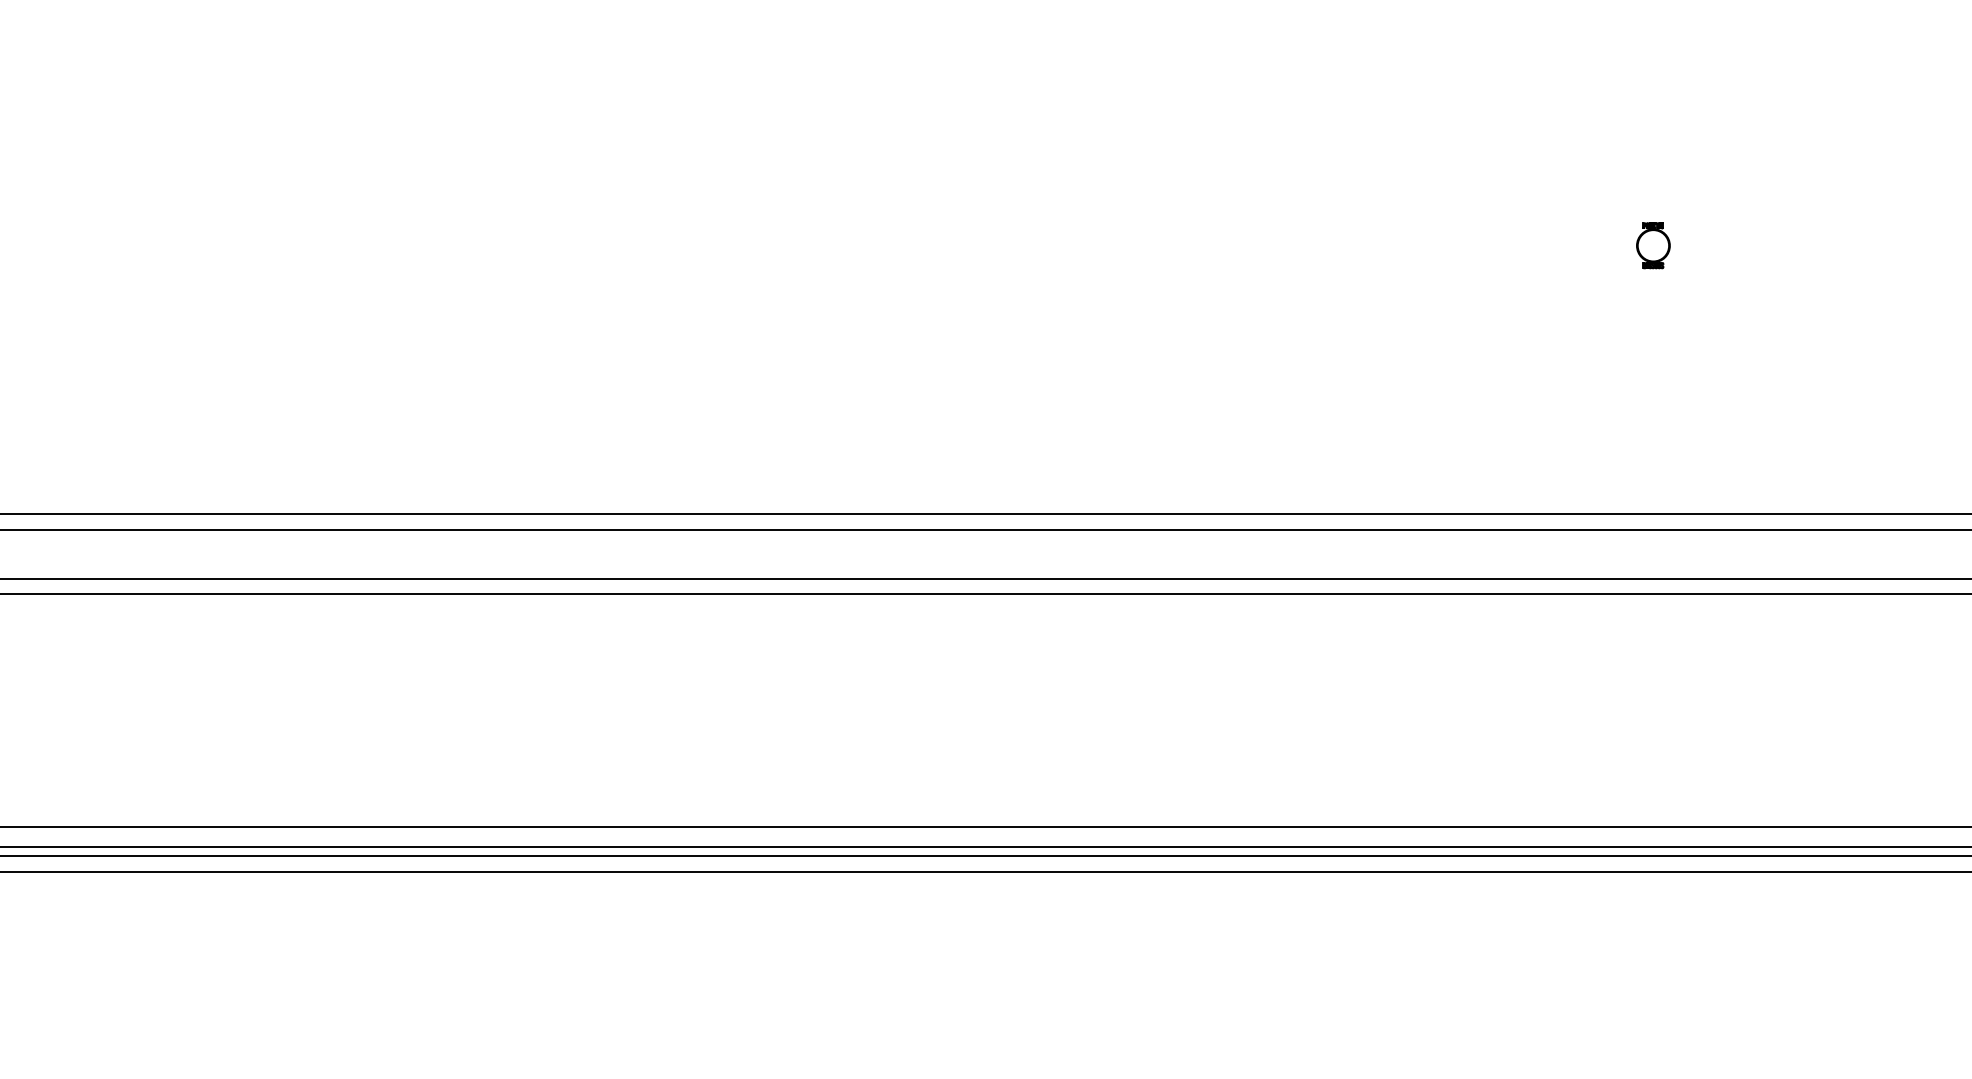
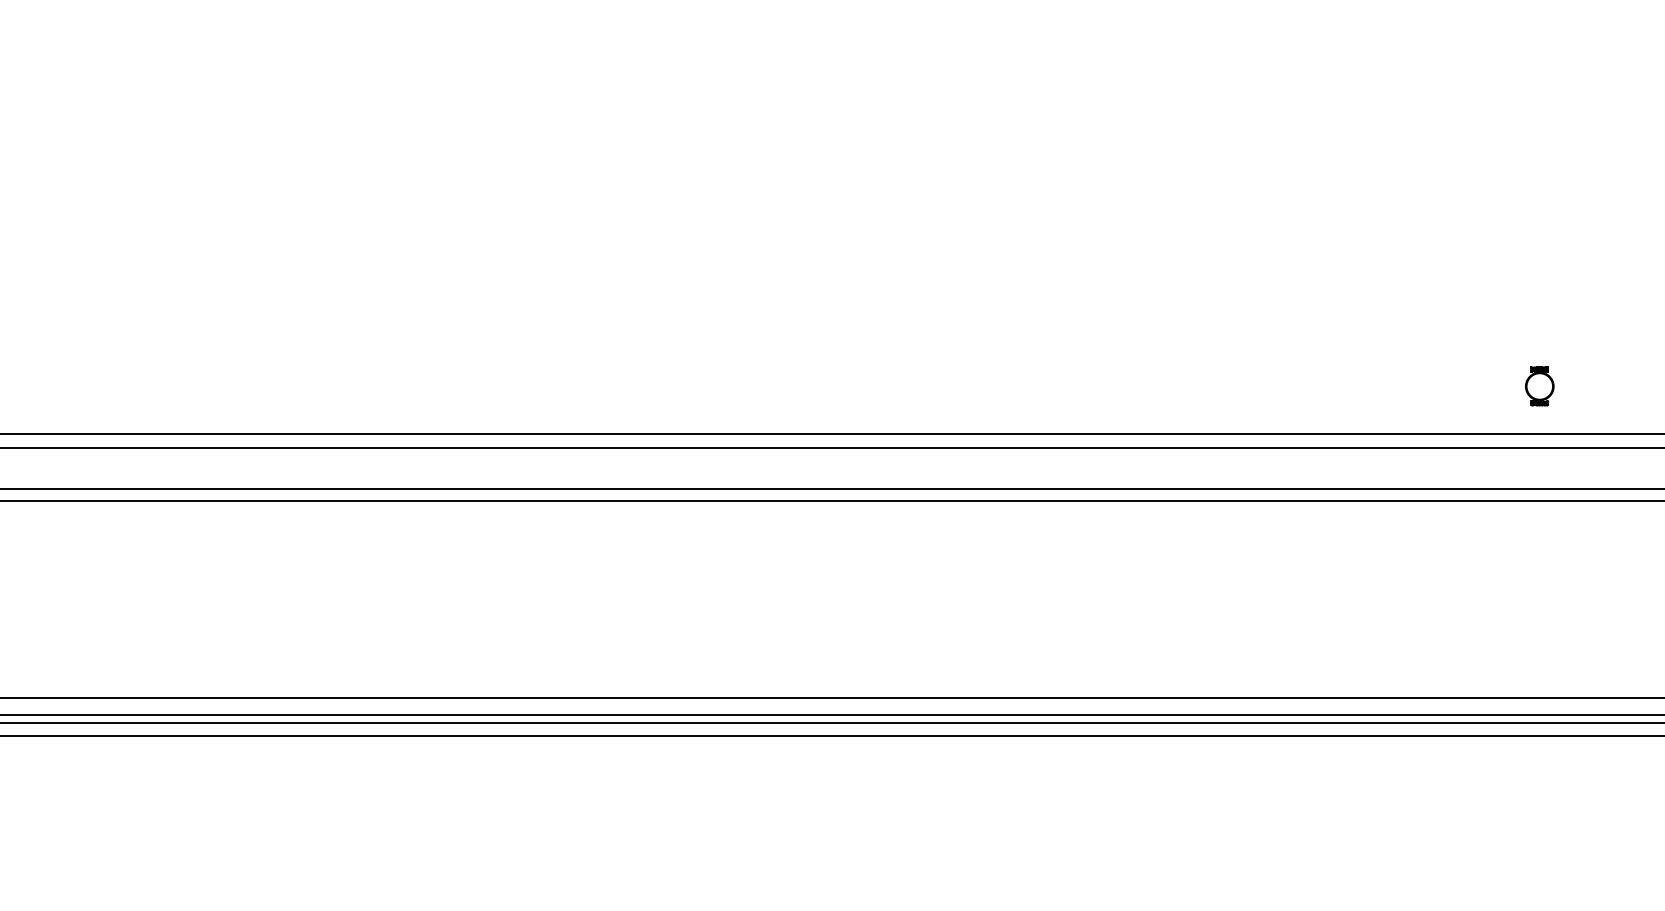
part: (1653, 245) -> (1539, 386), moved

